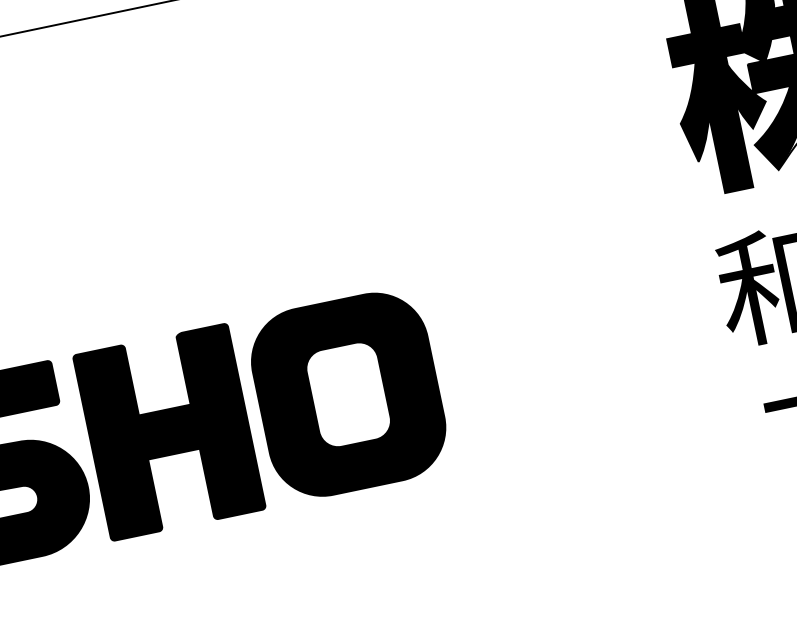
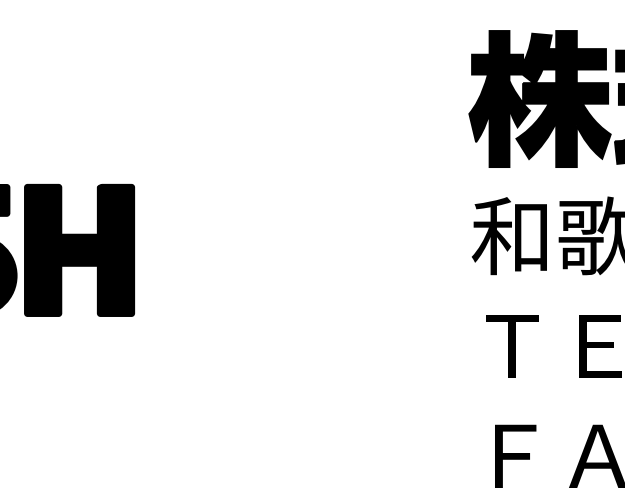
part: (347, 393) -> (205, 249), removed

